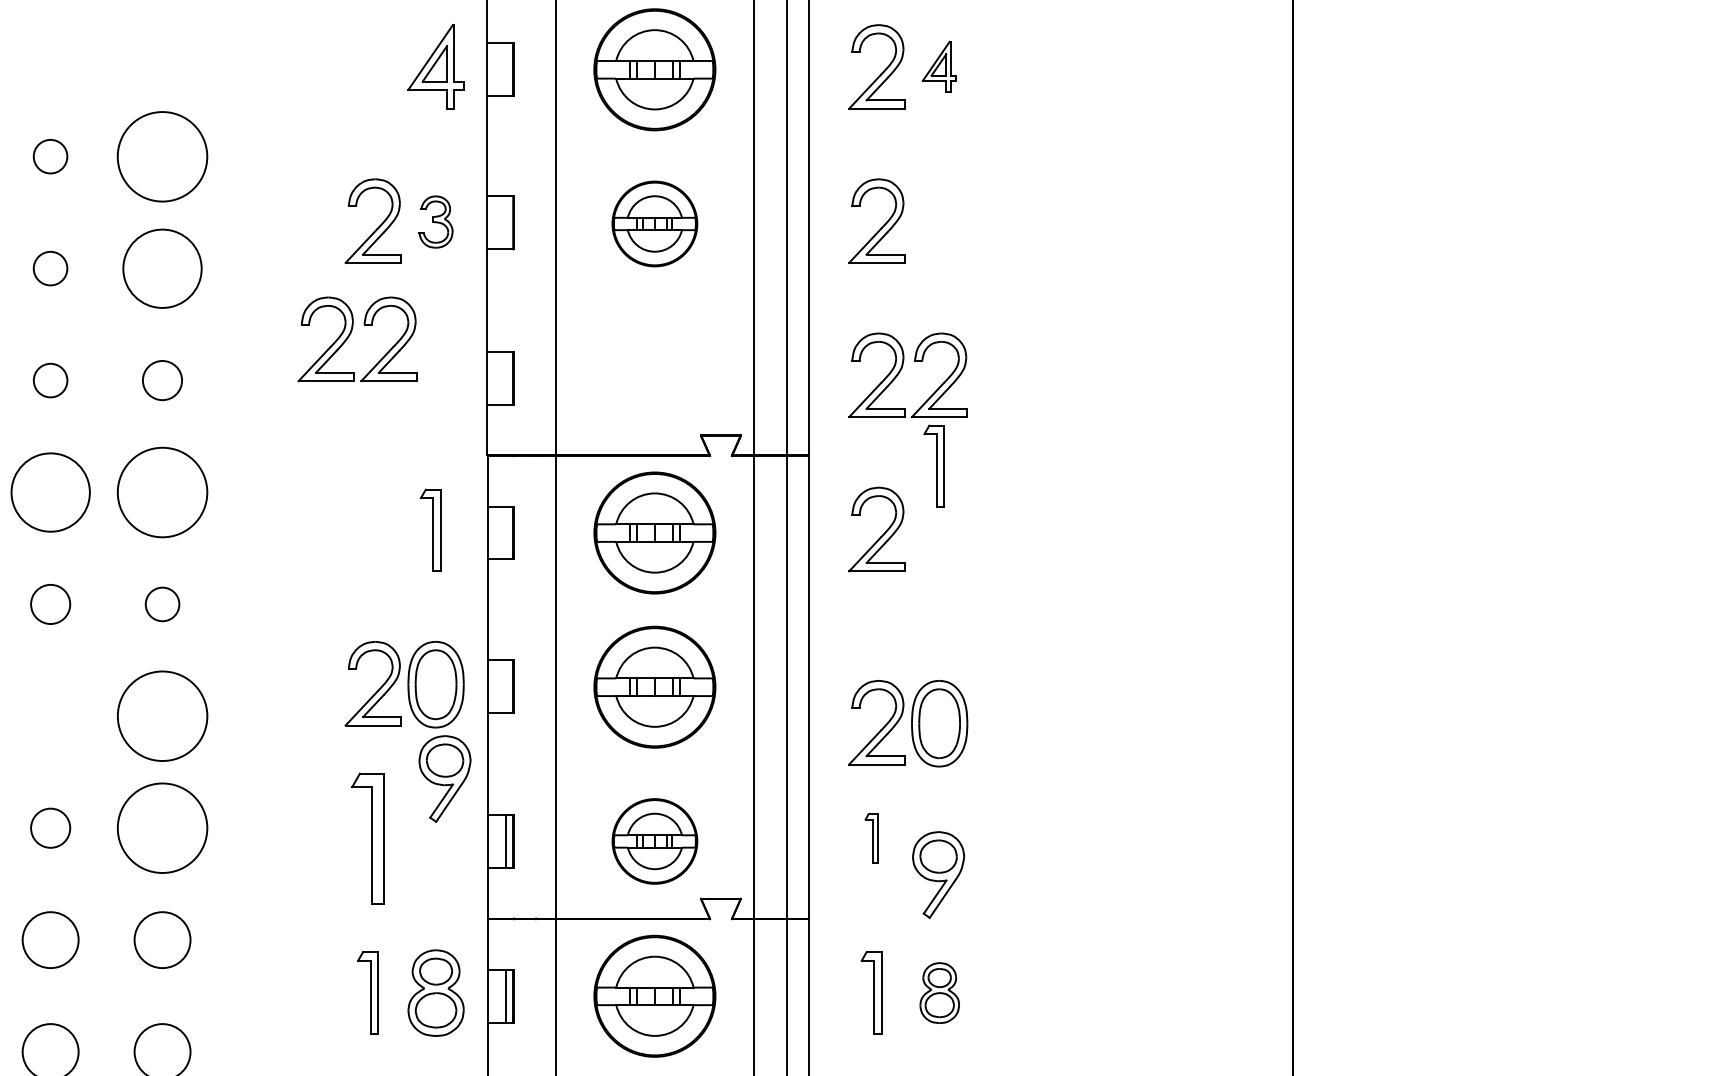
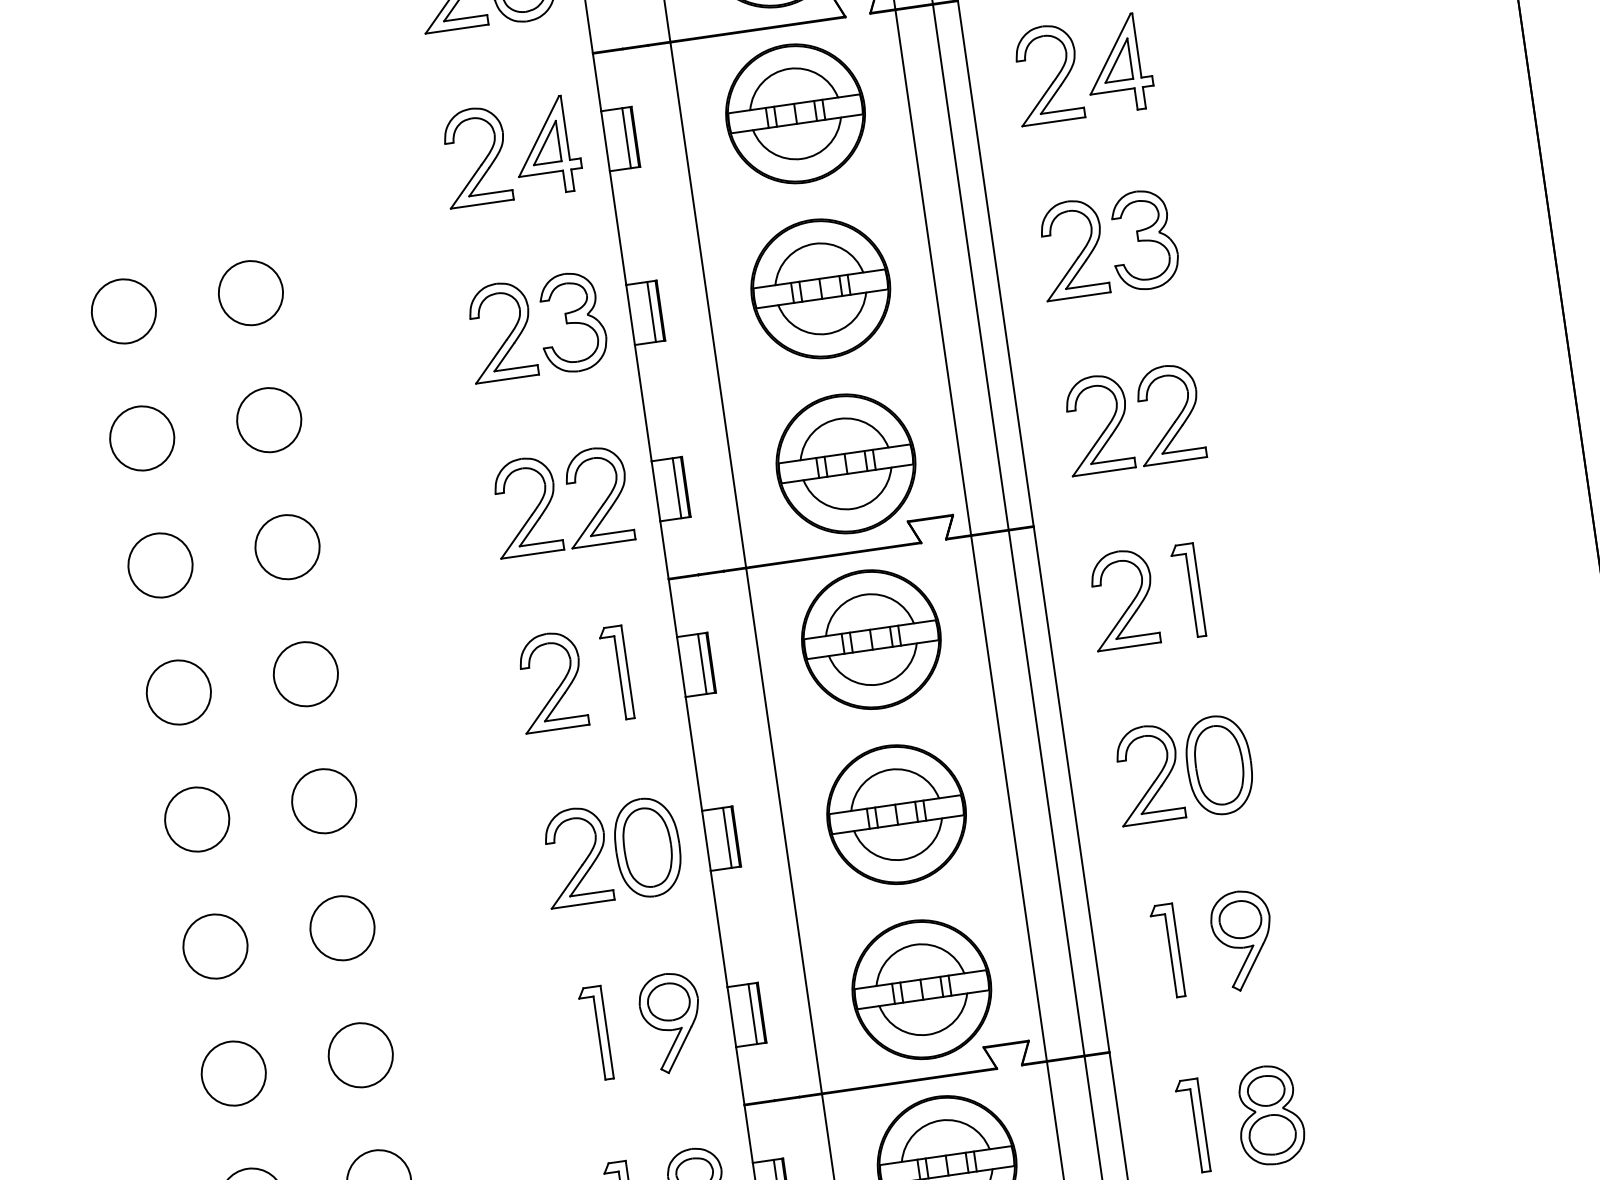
part: (939, 66) -> (1118, 63), size x1.67
line: (506, 69) -> (627, 137), added
part: (378, 72) -> (482, 162), added
circle: (50, 156) -> (123, 311), size x1.67
circle: (162, 156) -> (250, 292), size x0.62
part: (435, 221) -> (571, 321), size x1.67
part: (939, 221) -> (1143, 239), added
line: (506, 222) -> (652, 311), added
part: (654, 223) -> (820, 288), size x1.43
circle: (50, 268) -> (142, 438), size x1.67
circle: (162, 268) -> (269, 419), size x0.71
part: (350, 335) -> (552, 498), moved
line: (506, 377) -> (677, 487), added
part: (654, 377) -> (845, 463), added
circle: (50, 380) -> (160, 565), size x1.67
circle: (162, 380) -> (287, 547), size x1.43
part: (933, 465) -> (1187, 590), moved
circle: (50, 492) -> (178, 692), size x0.71
circle: (162, 492) -> (305, 674), size x0.62
line: (505, 532) -> (701, 663), added
part: (378, 534) -> (557, 686), added
circle: (50, 604) -> (197, 819), size x1.43
circle: (162, 604) -> (324, 801), size x1.67
line: (505, 685) -> (726, 837), added
circle: (50, 716) -> (215, 946), added
circle: (162, 716) -> (342, 928), size x0.62
part: (908, 723) -> (1183, 770), moved
part: (444, 778) -> (671, 1022), moved
circle: (50, 828) -> (233, 1073), size x1.43
circle: (162, 828) -> (360, 1055), size x0.62
part: (367, 838) -> (595, 1033), size x0.62
part: (871, 838) -> (1167, 950), size x1.67
part: (654, 841) -> (921, 989), size x1.43
part: (938, 874) -> (1243, 939), moved
part: (939, 992) -> (1269, 1114), size x1.43

